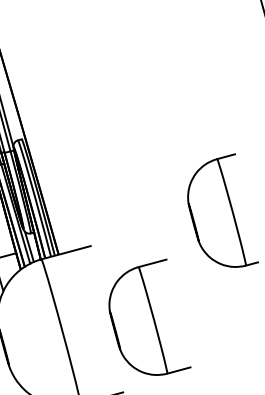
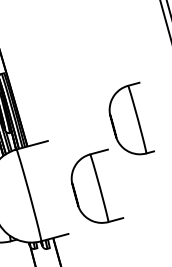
part: (150, 316) -> (97, 185), moved

